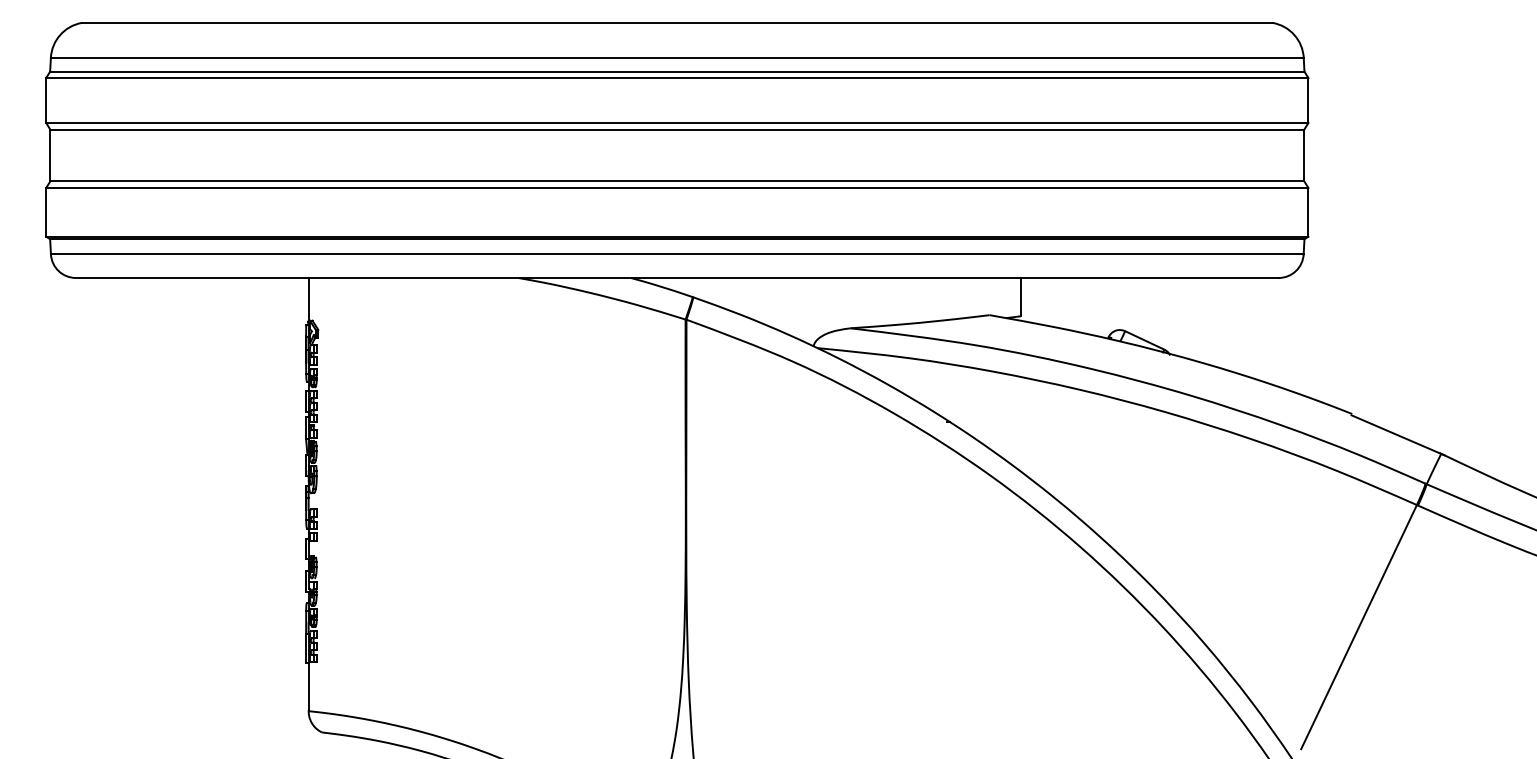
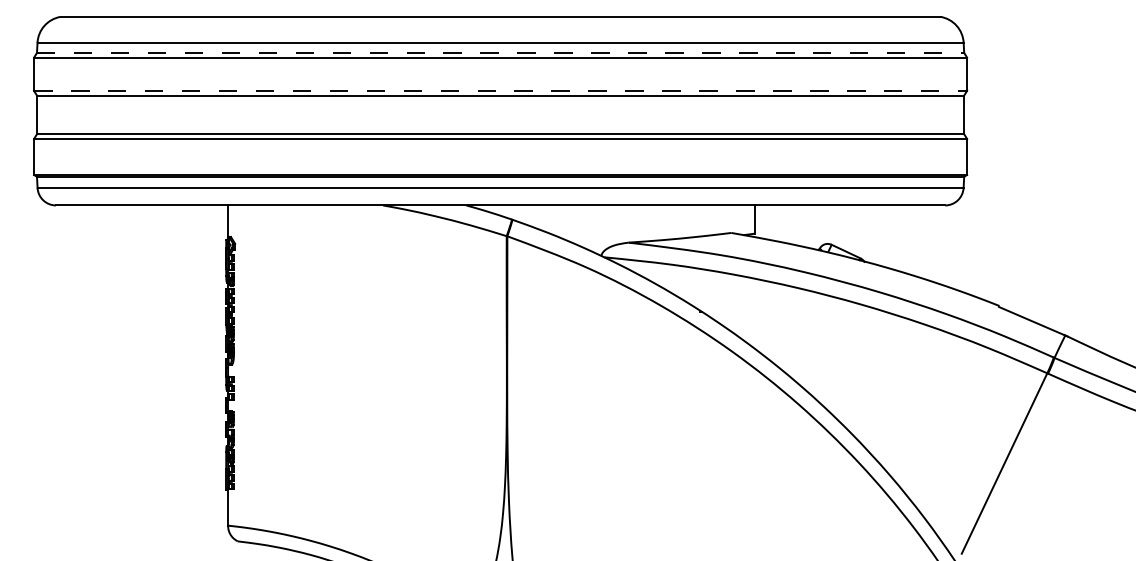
line: (677, 71) -> (500, 52), solid -> dashed
line: (677, 122) -> (500, 90), solid -> dashed

